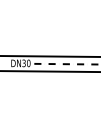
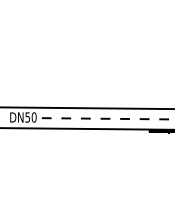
text: (23, 62) -> (27, 116), DN30 -> DN50

